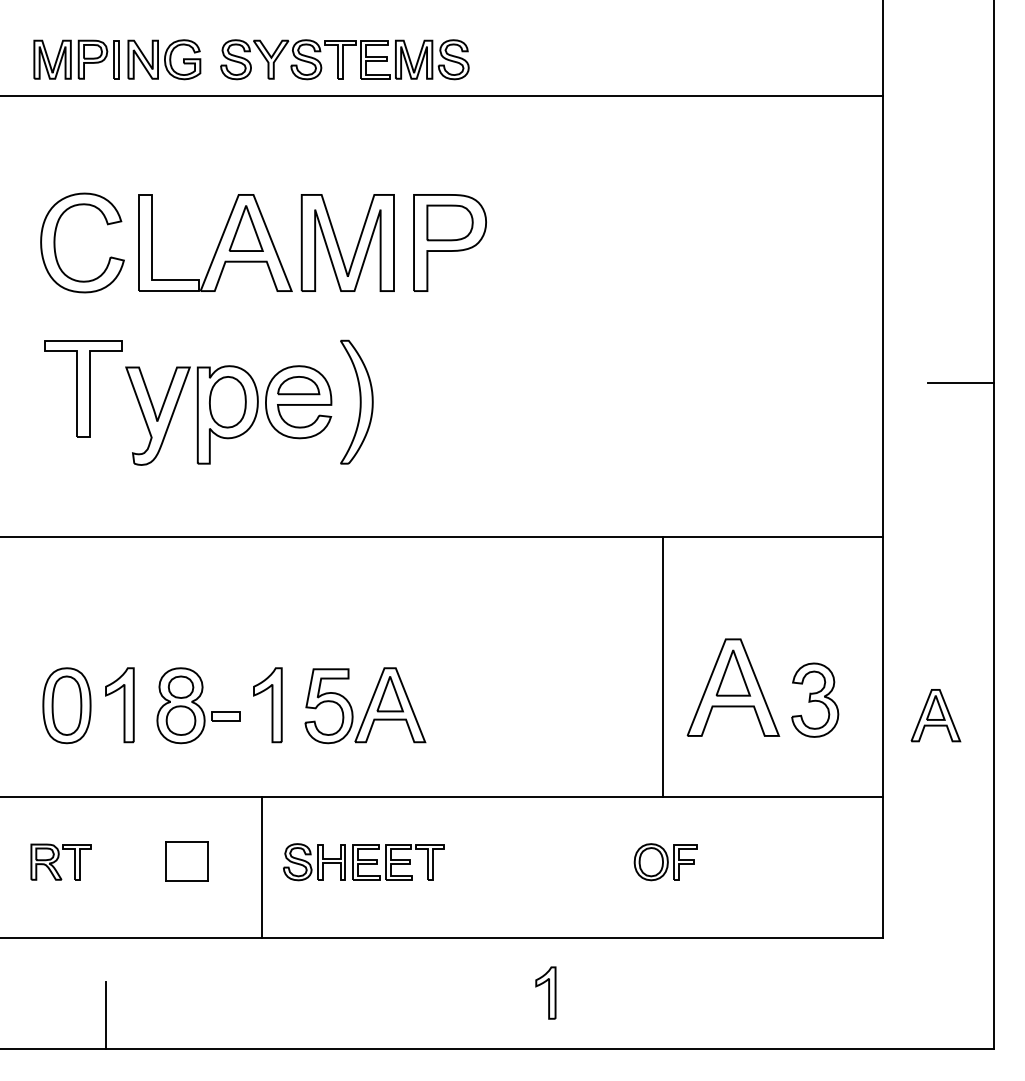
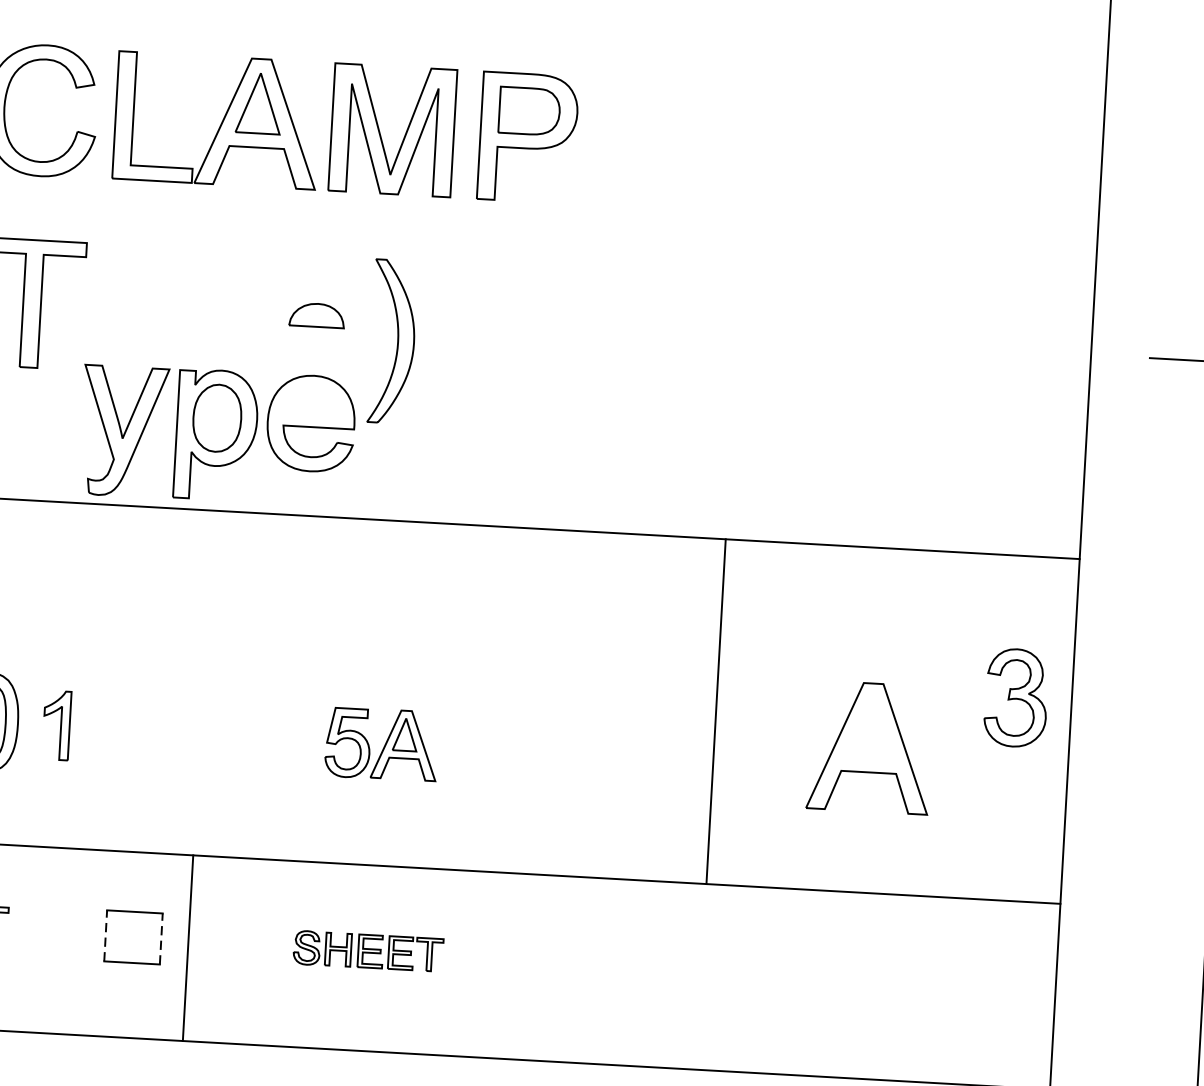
part: (228, 415) -> (217, 435), moved
line: (662, 666) -> (715, 710), moved
part: (733, 672) -> (871, 727), removed
part: (815, 699) -> (1016, 697), moved
part: (119, 705) -> (56, 725), size x0.7
part: (198, 705) -> (160, 731), removed
part: (267, 705) -> (252, 736), removed
part: (365, 705) -> (381, 743), size x0.7
part: (935, 715) -> (1135, 799), removed
line: (165, 861) -> (105, 935), solid -> dashed
line: (207, 861) -> (161, 938), solid -> dashed
part: (363, 862) -> (367, 951), size x0.7
part: (665, 862) -> (767, 973), removed
line: (262, 867) -> (188, 948), moved

